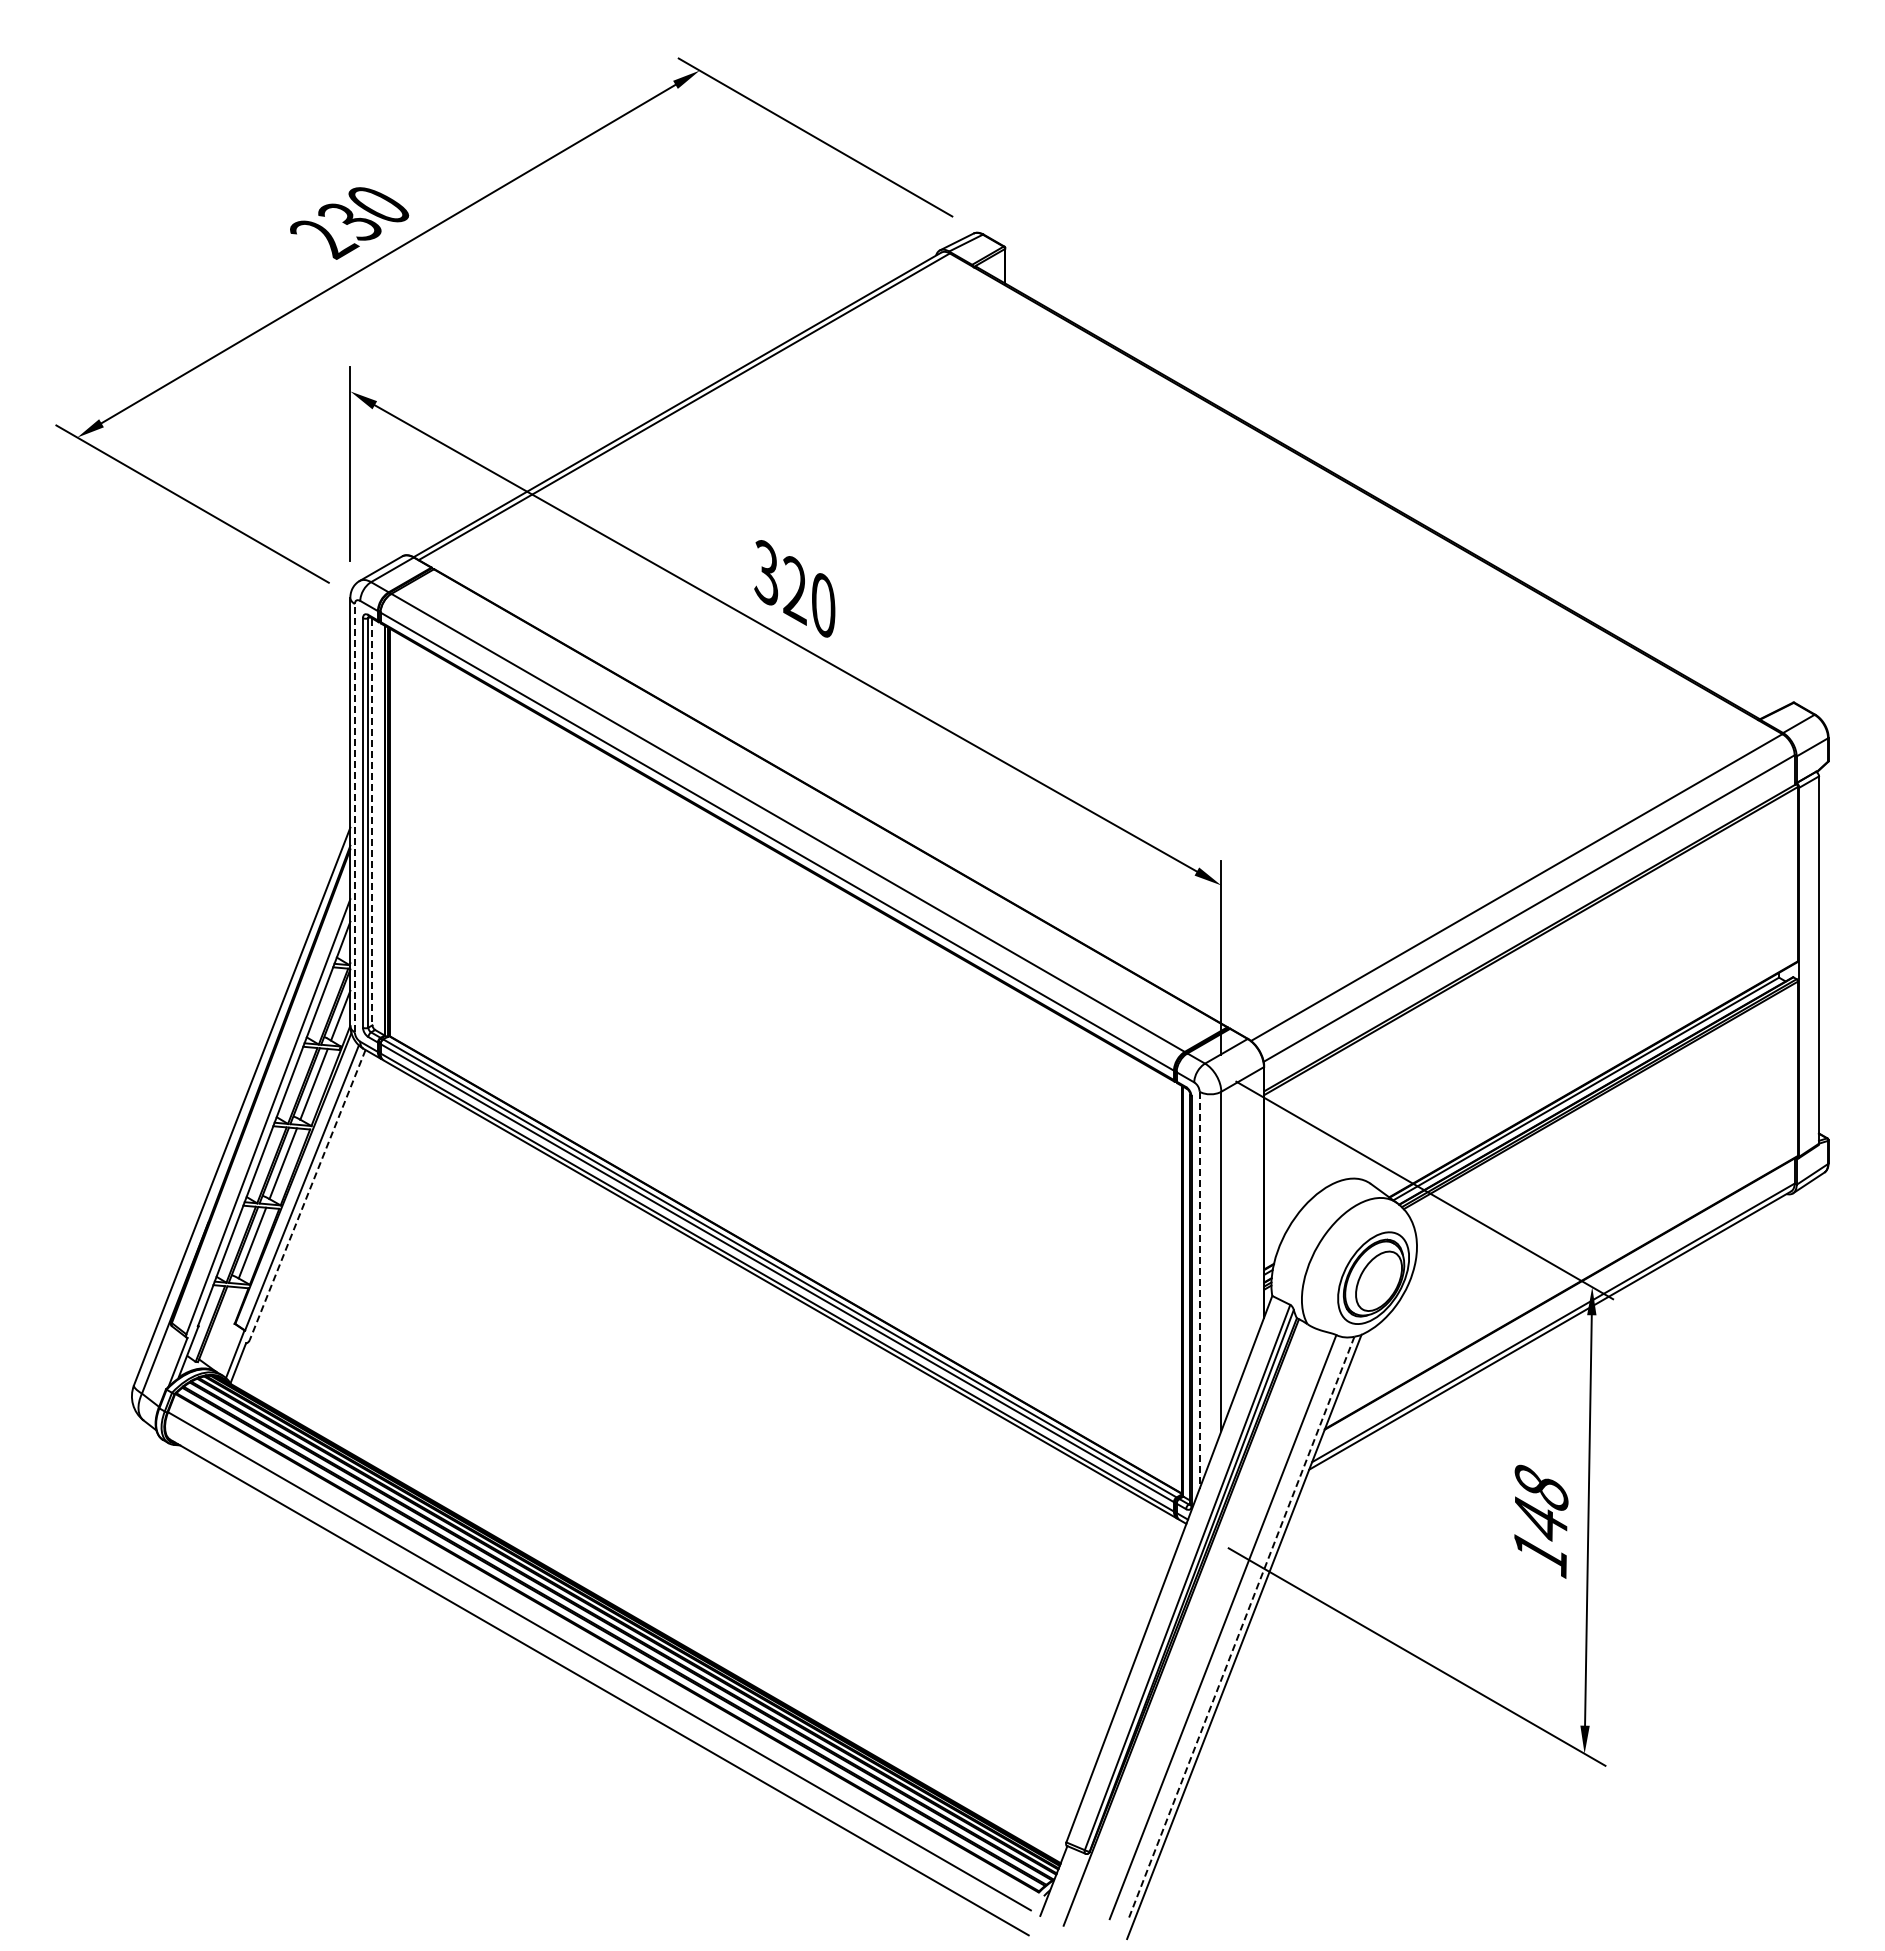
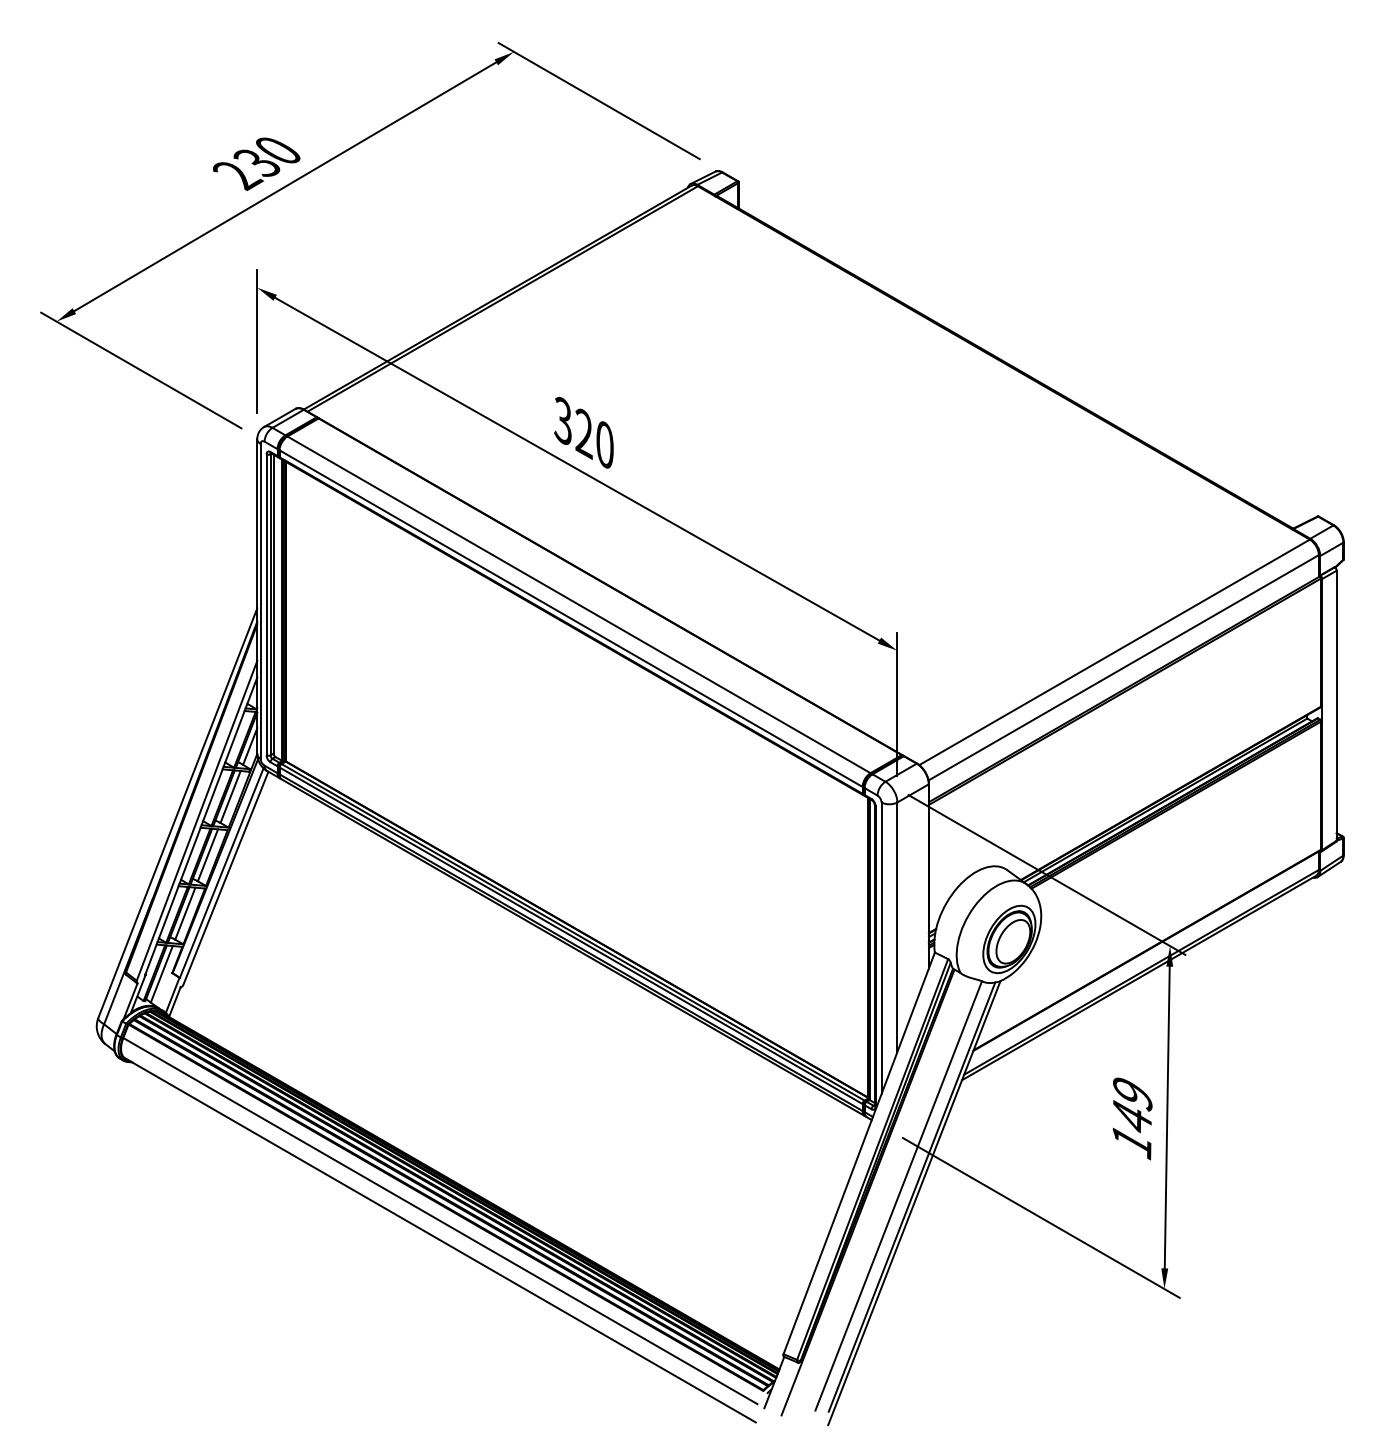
line: (354, 817) -> (260, 600), dashed -> solid
line: (372, 822) -> (273, 604), dashed -> solid
line: (307, 1195) -> (225, 878), dashed -> solid
line: (1199, 1290) -> (881, 948), dashed -> solid
line: (220, 1325) -> (161, 974), added
text: (1541, 1488) -> (1132, 1094), 148 -> 149
line: (1240, 1629) -> (911, 1197), dashed -> solid

